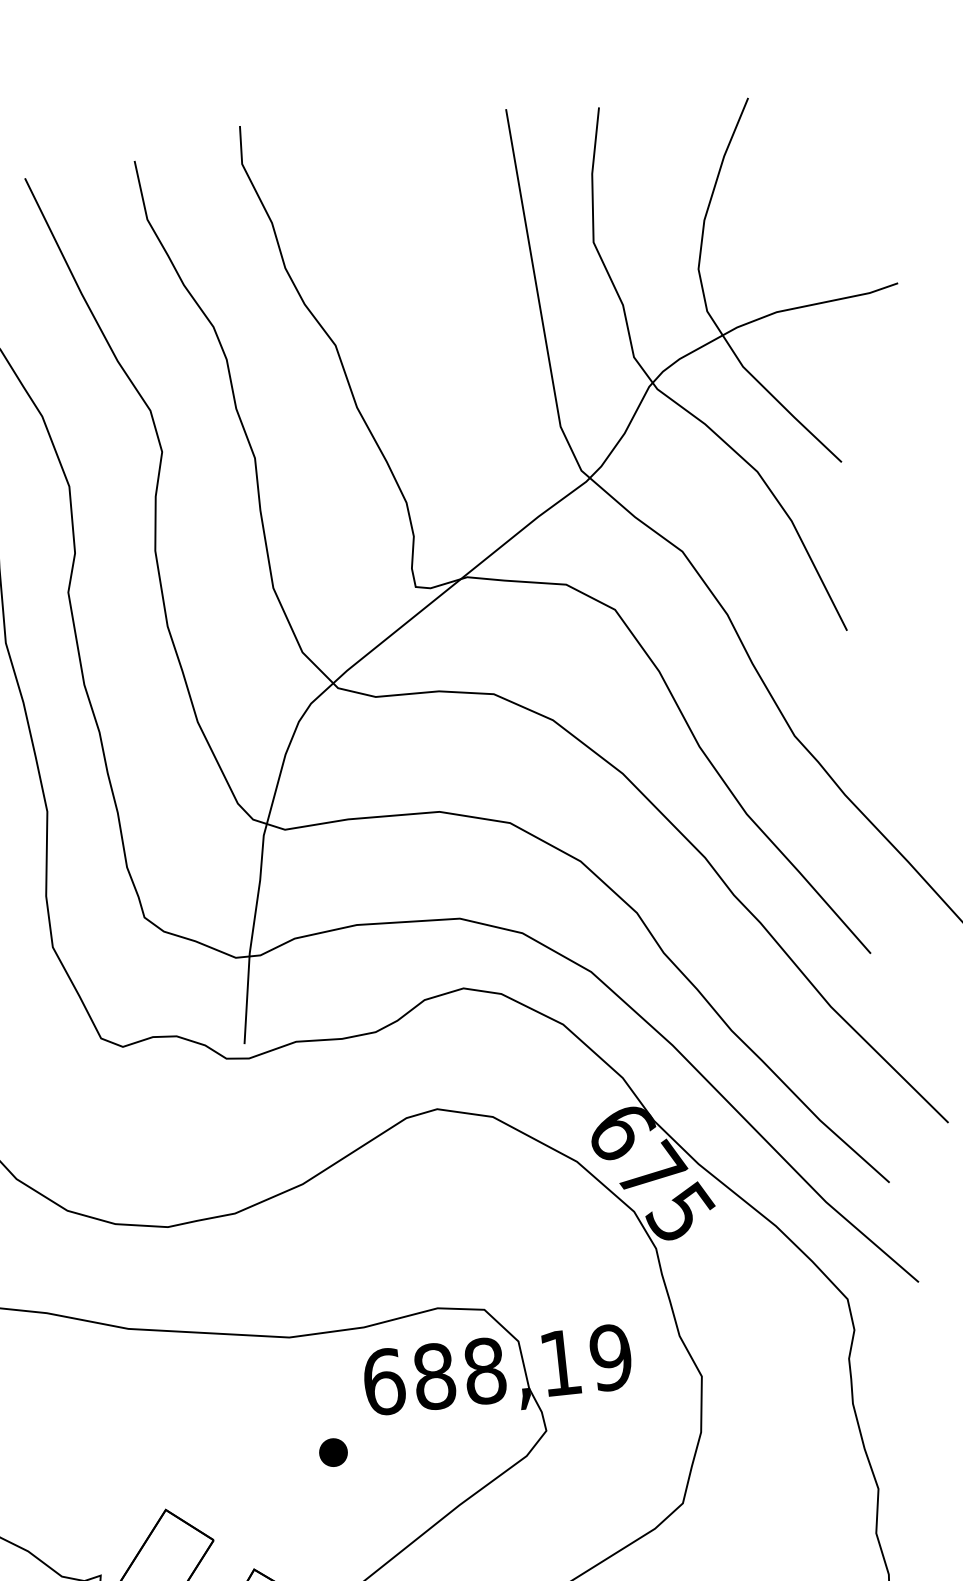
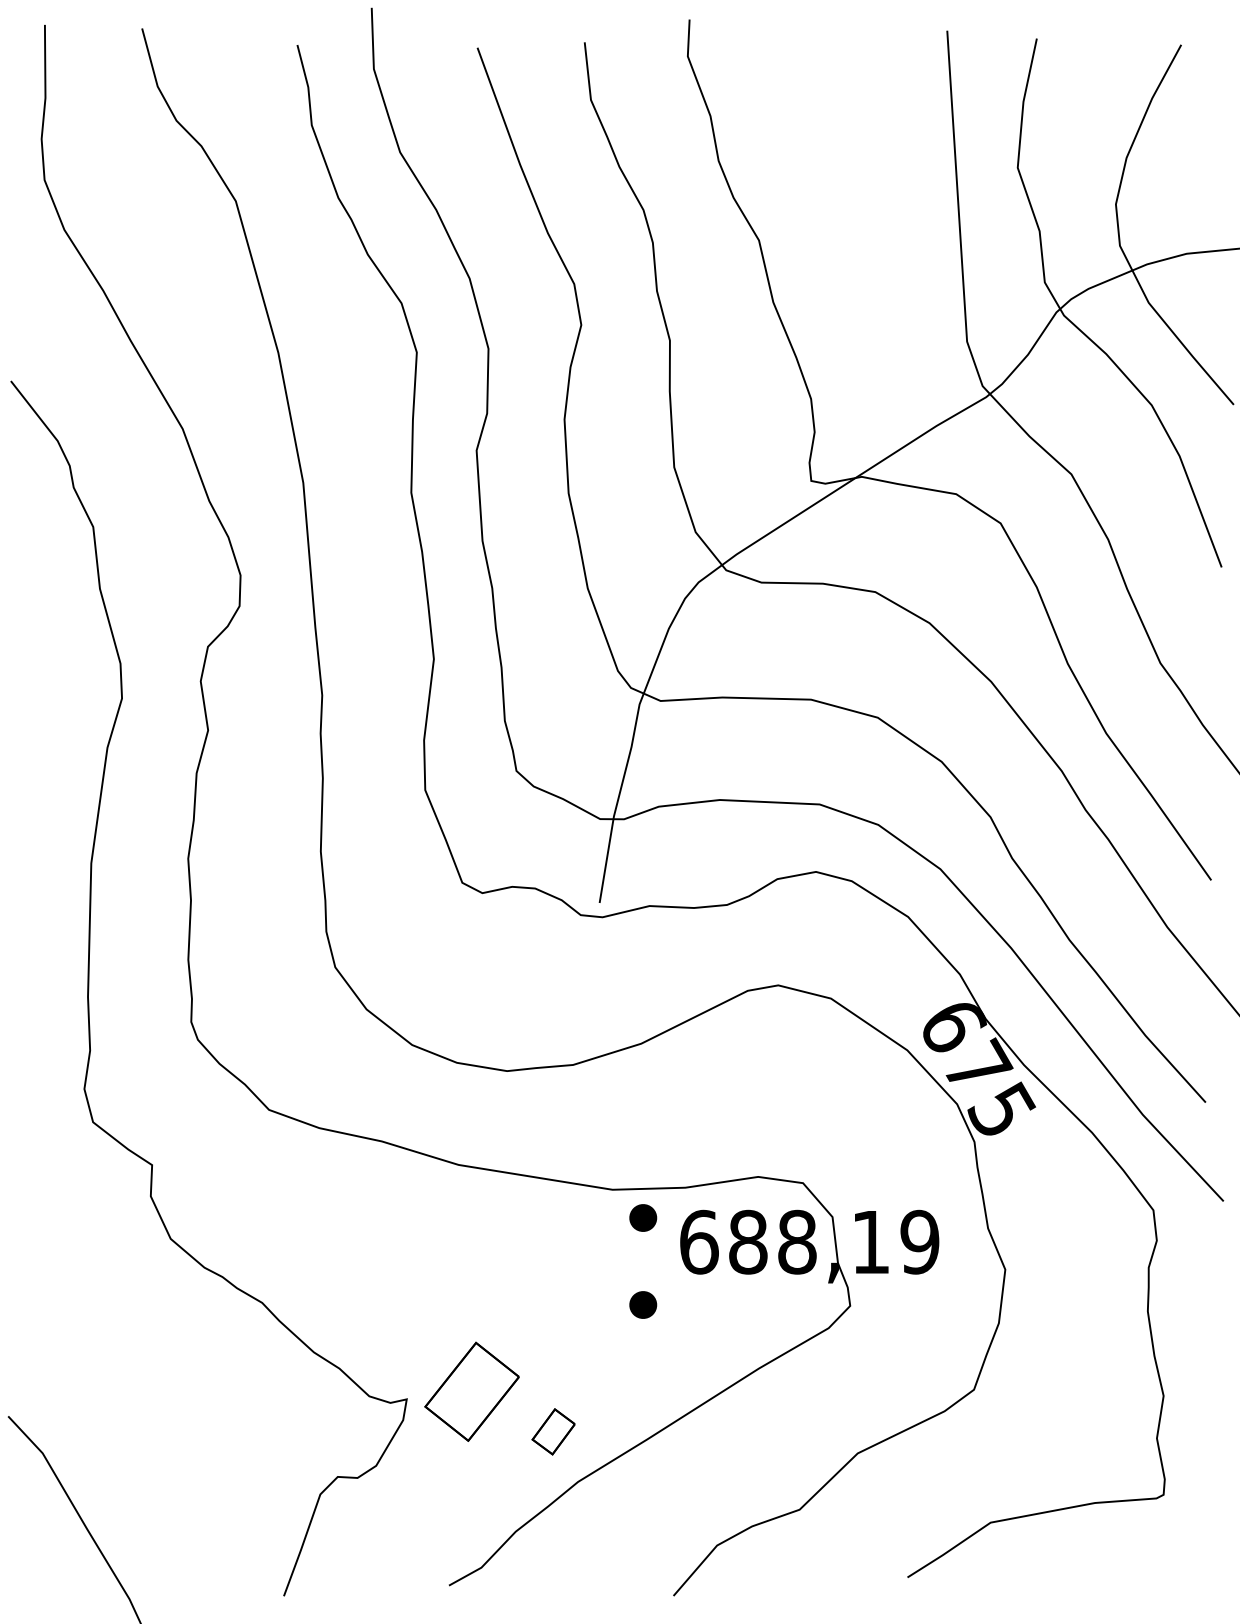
part: (324, 1362) -> (643, 1217), added

